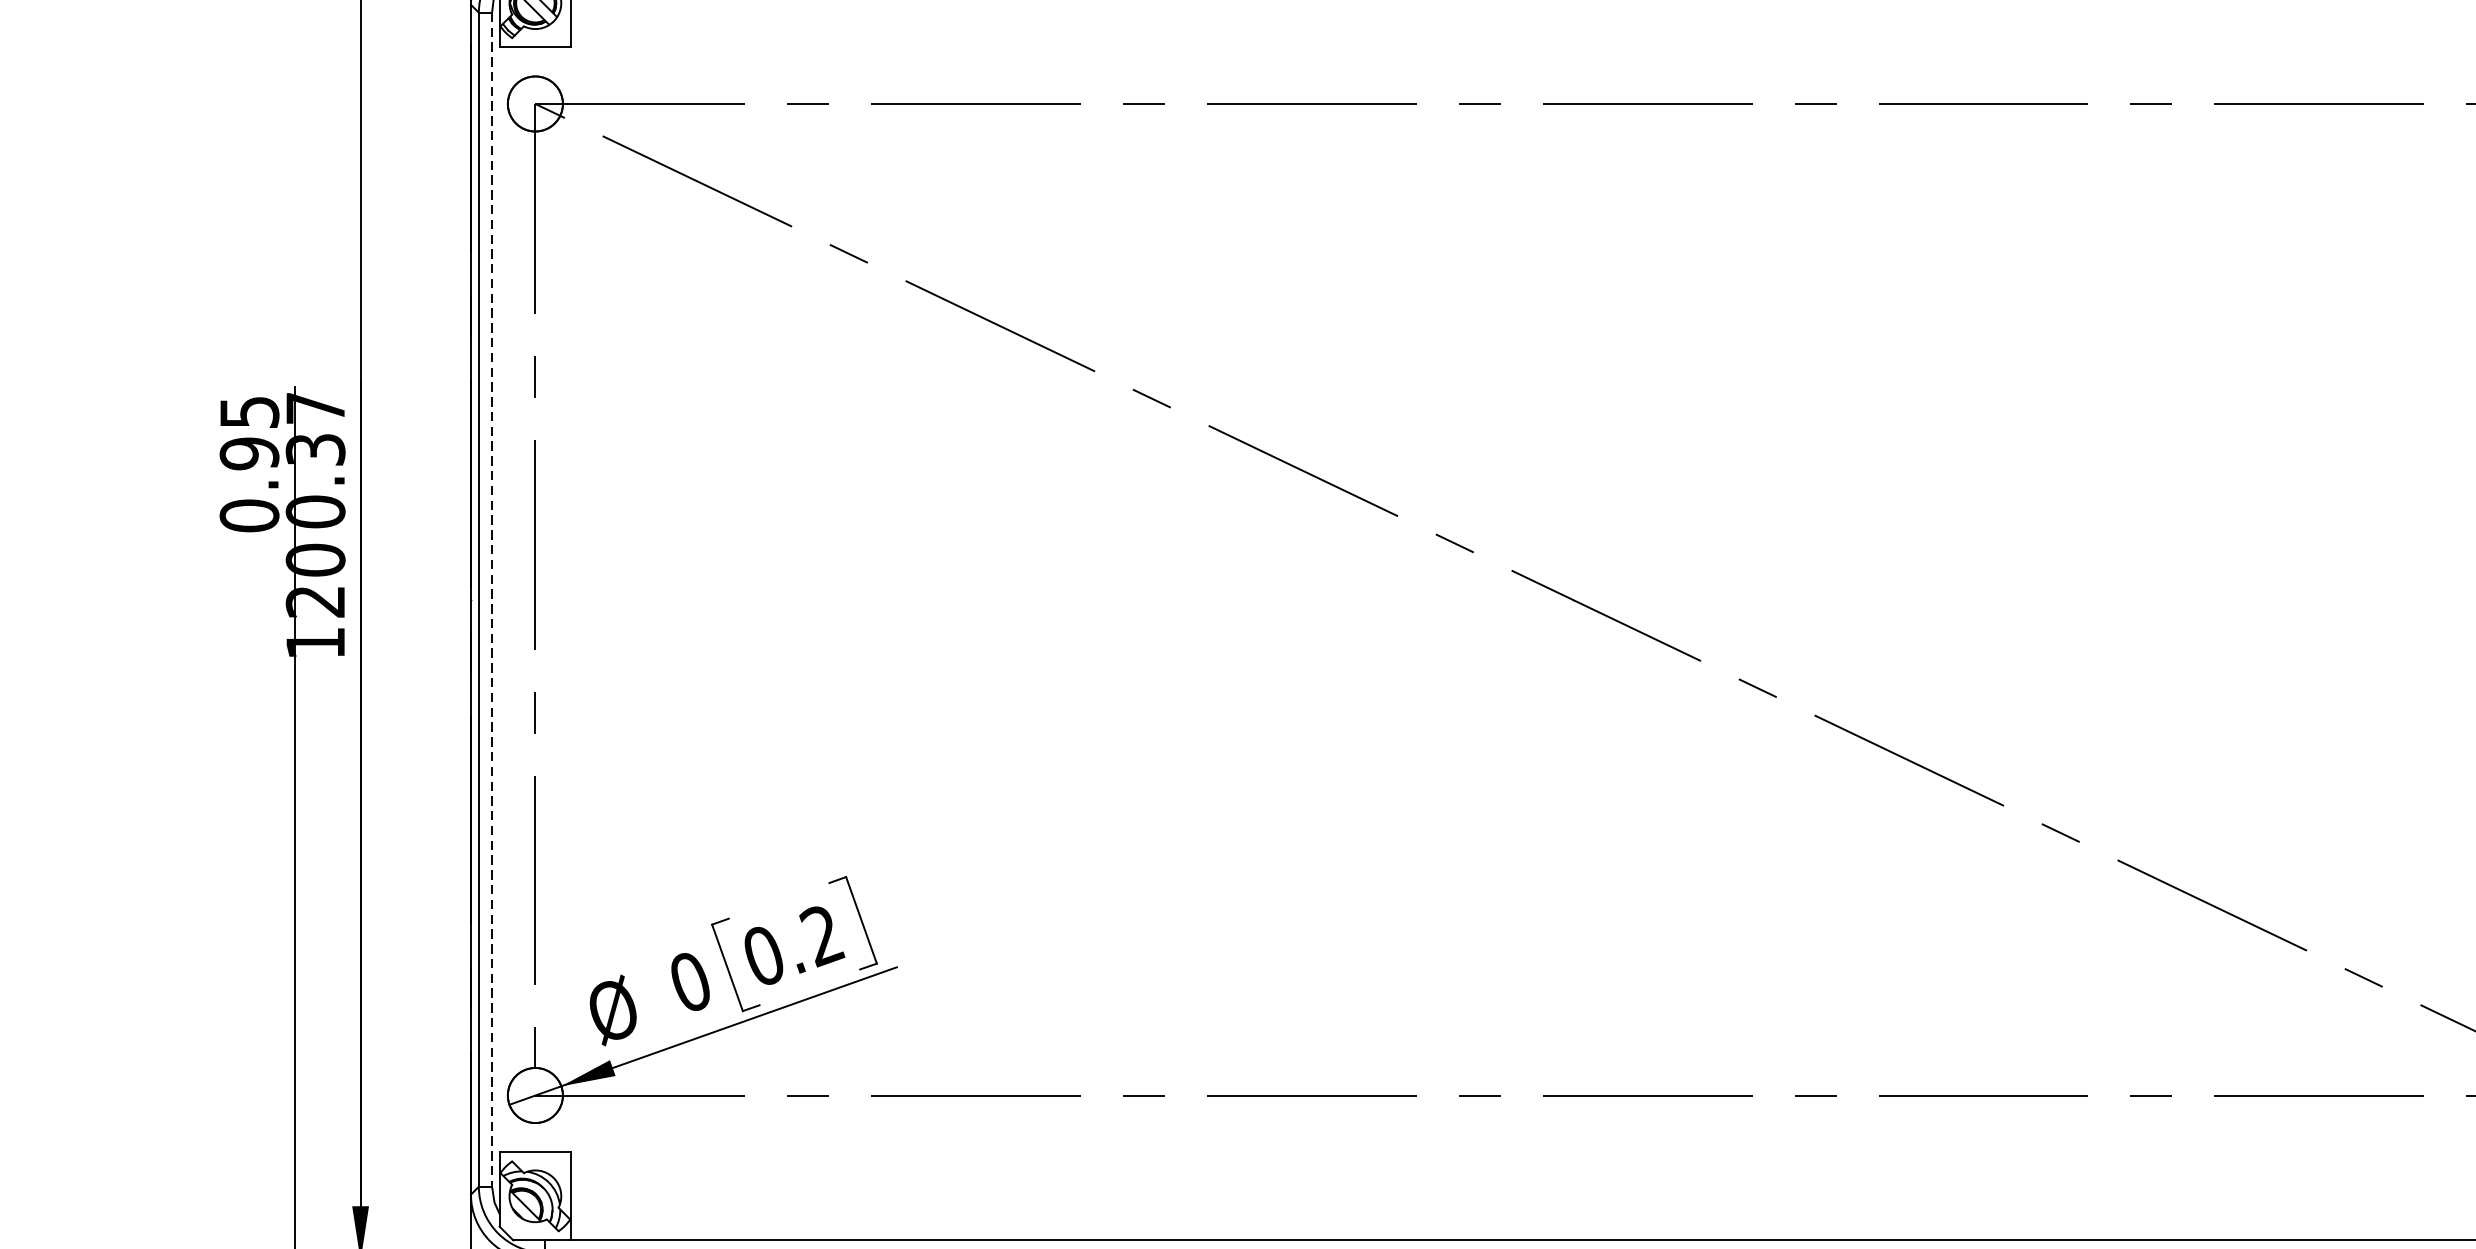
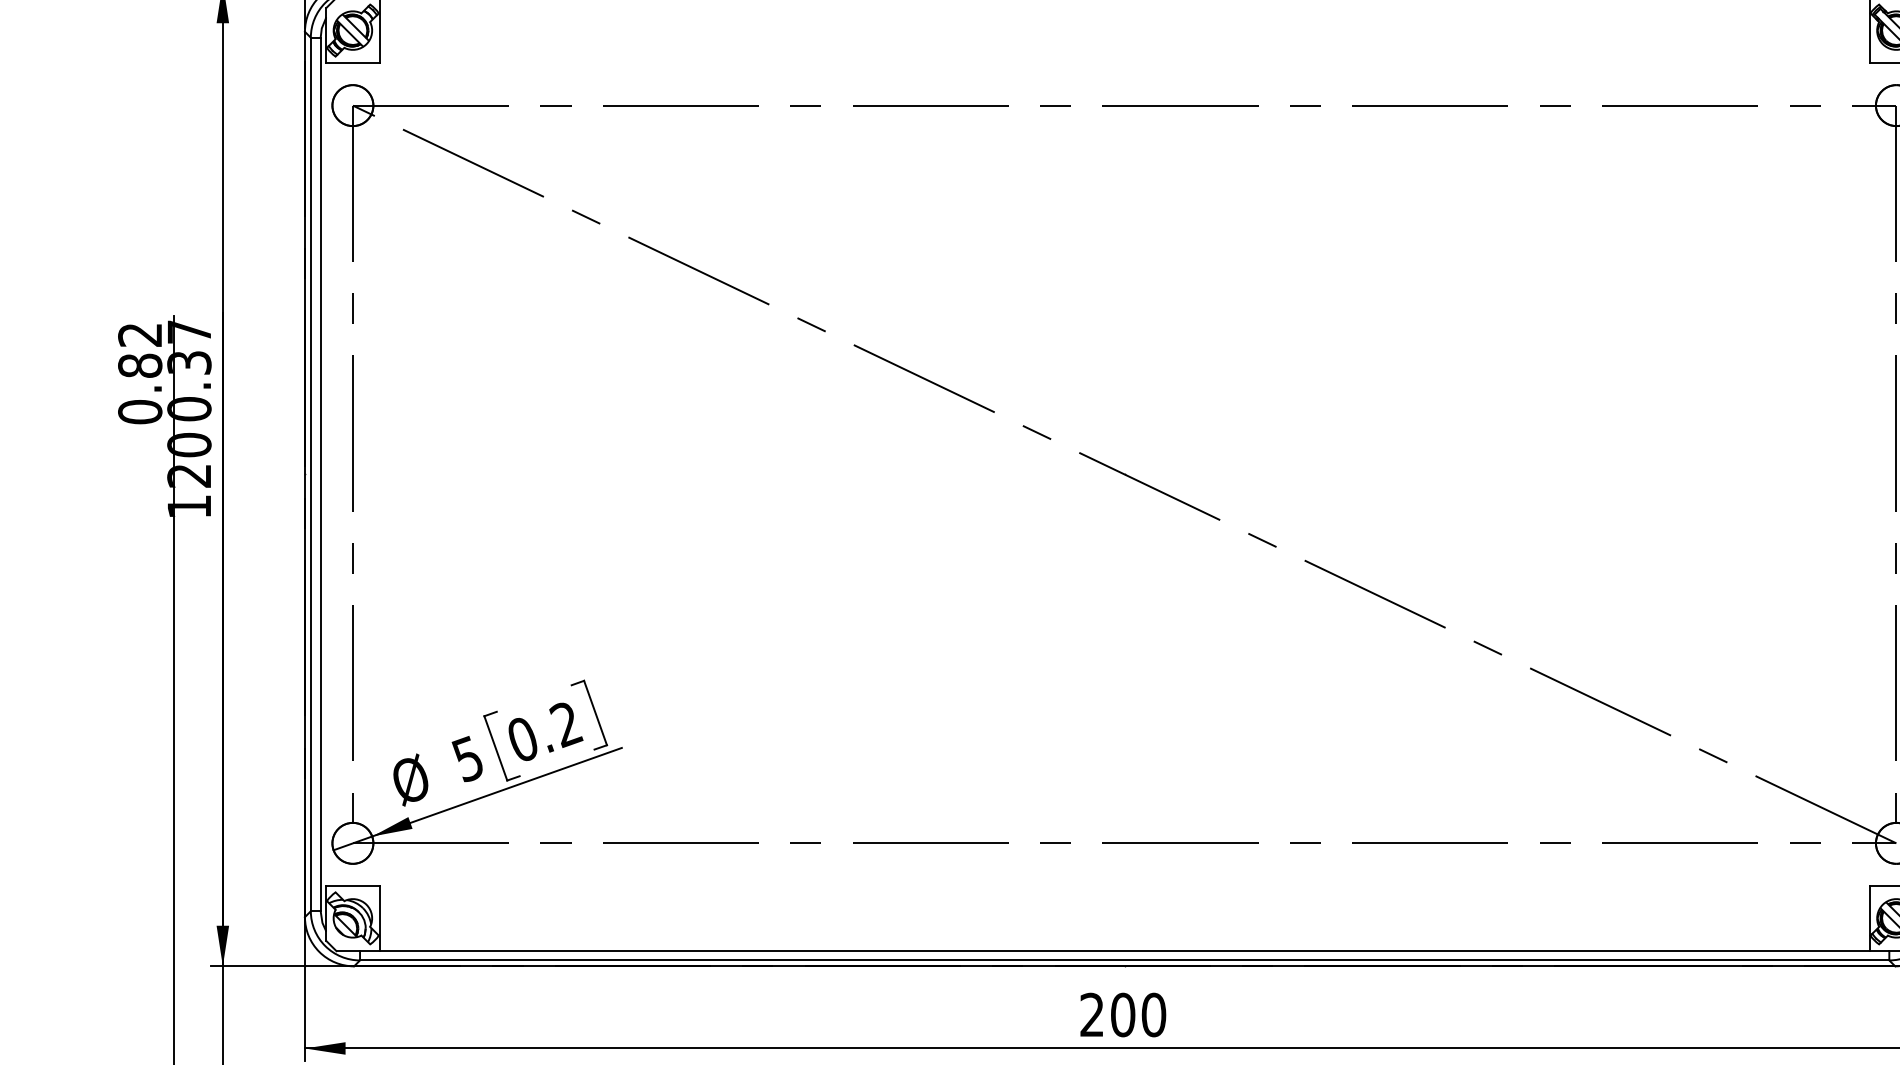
text: (249, 433) -> (140, 350), 0.95 -> 0.82
line: (491, 599) -> (320, 474), dashed -> solid
text: (688, 982) -> (466, 759), 0 -> 5

